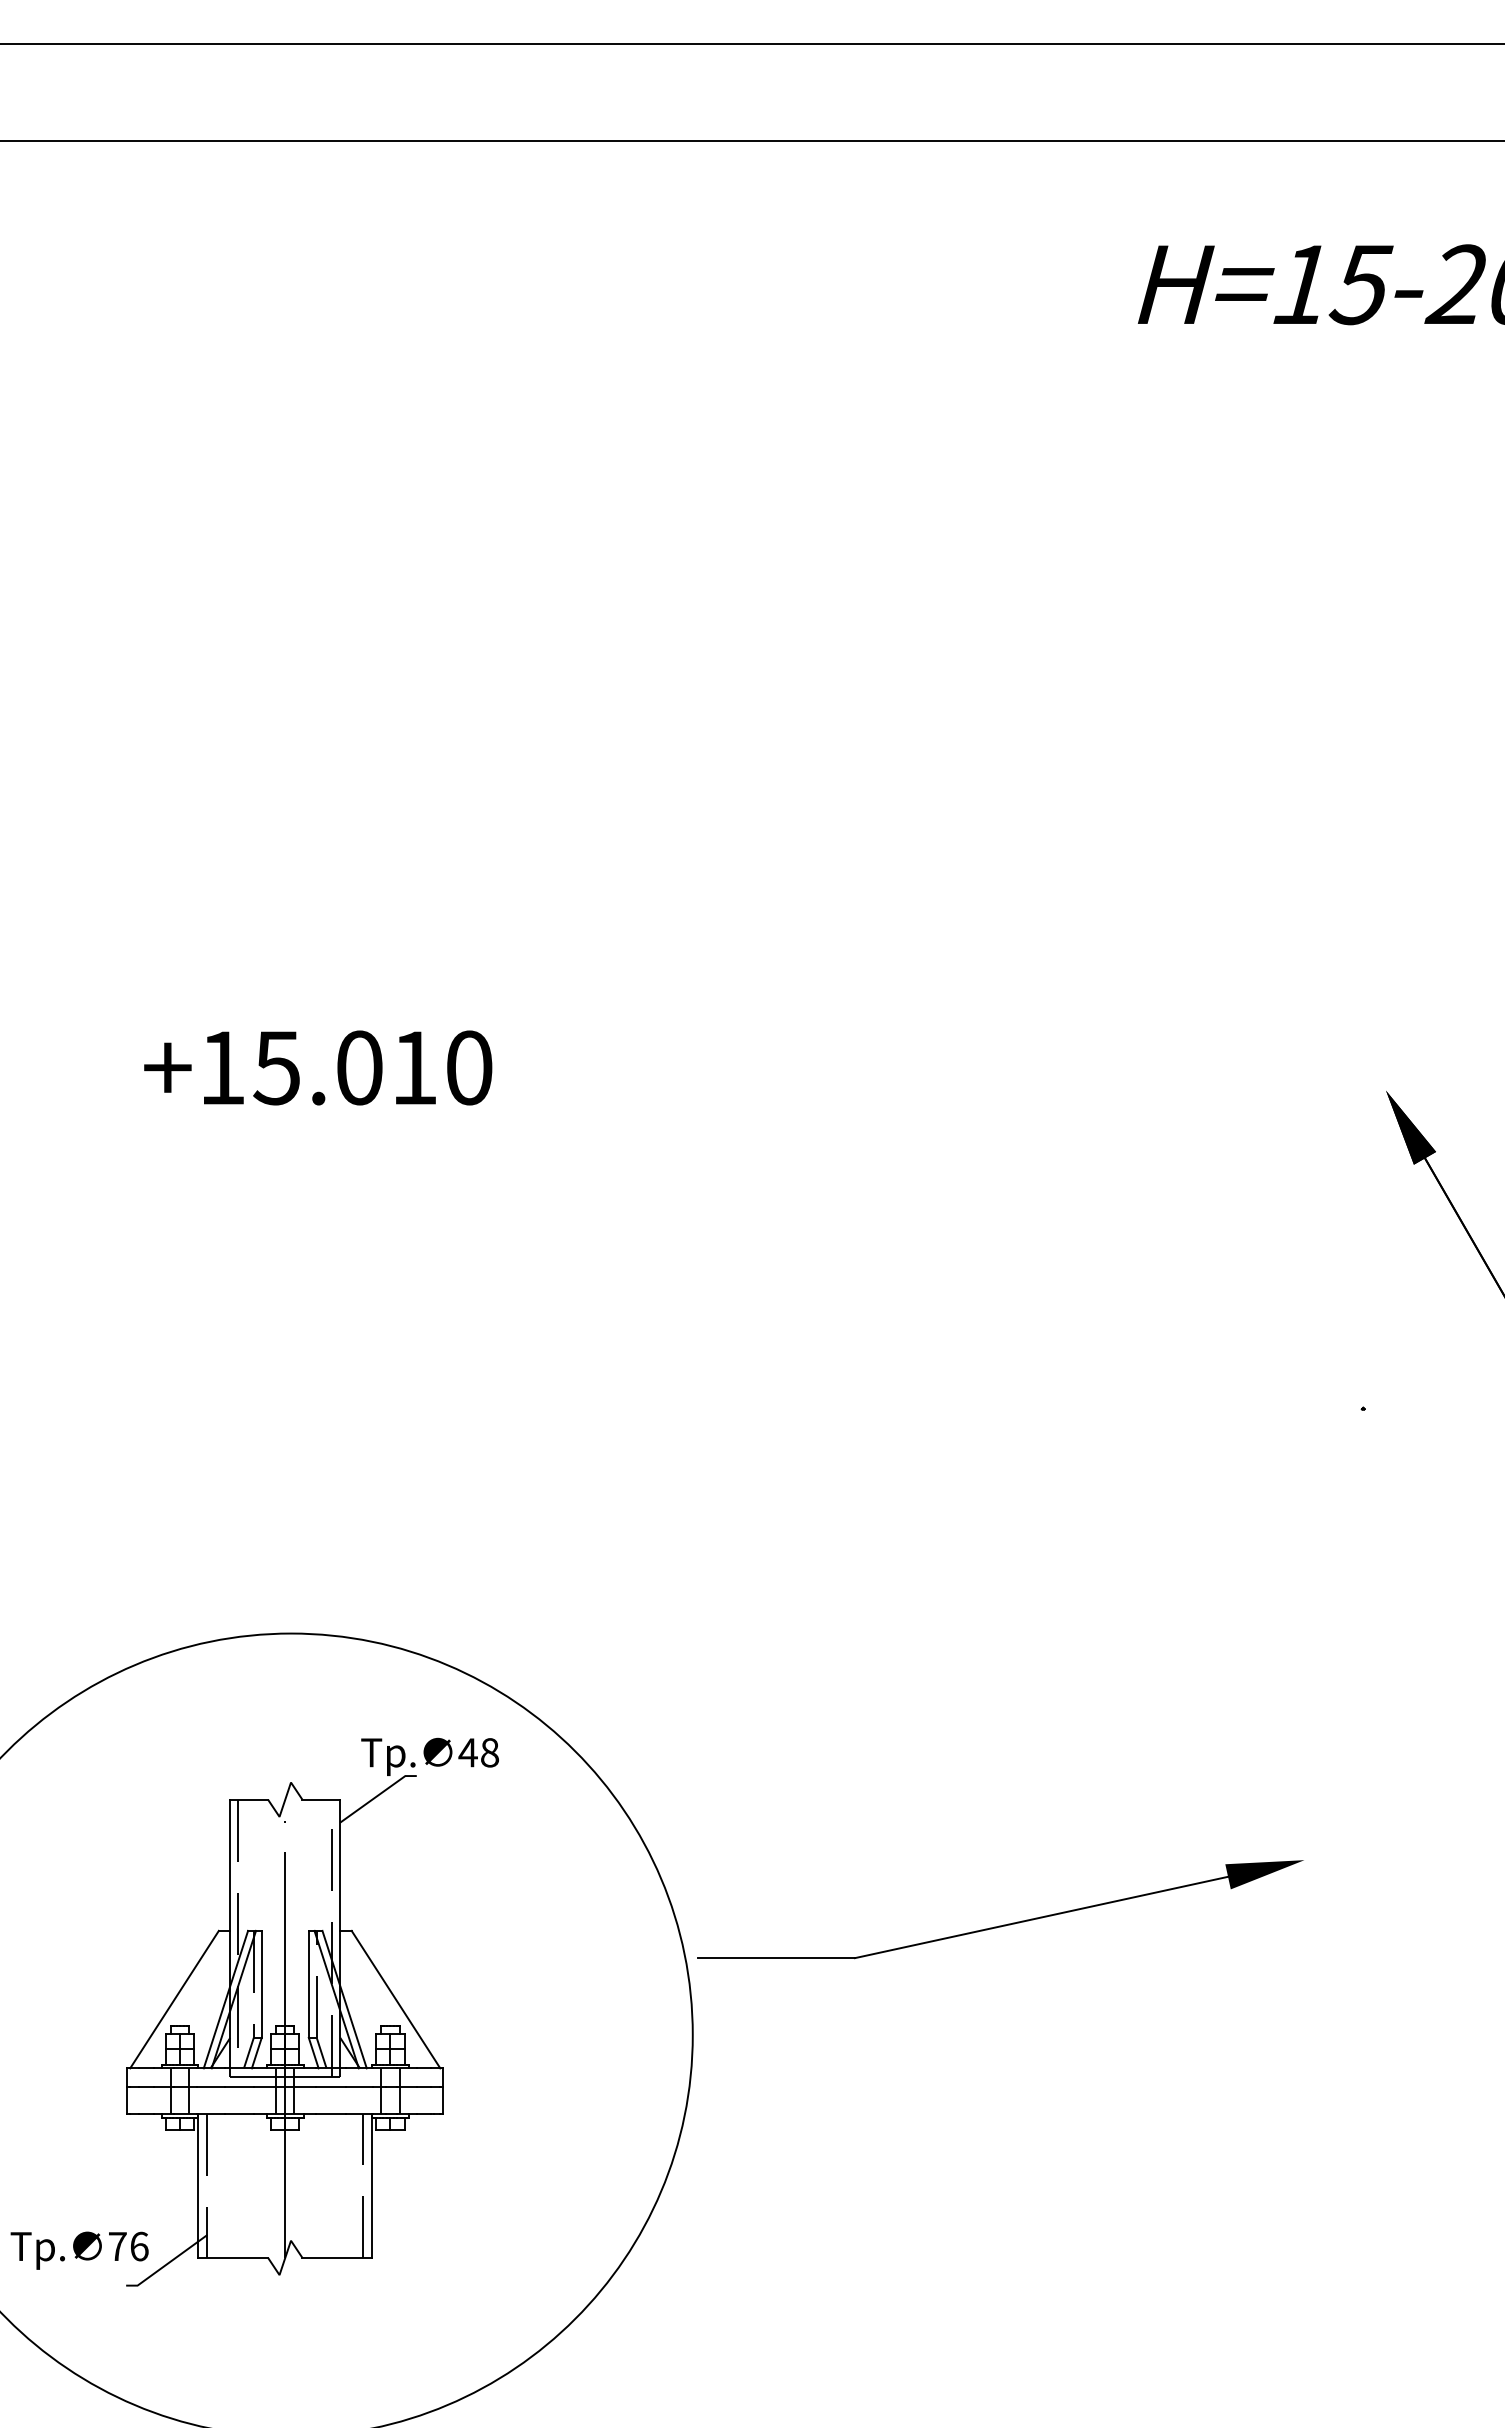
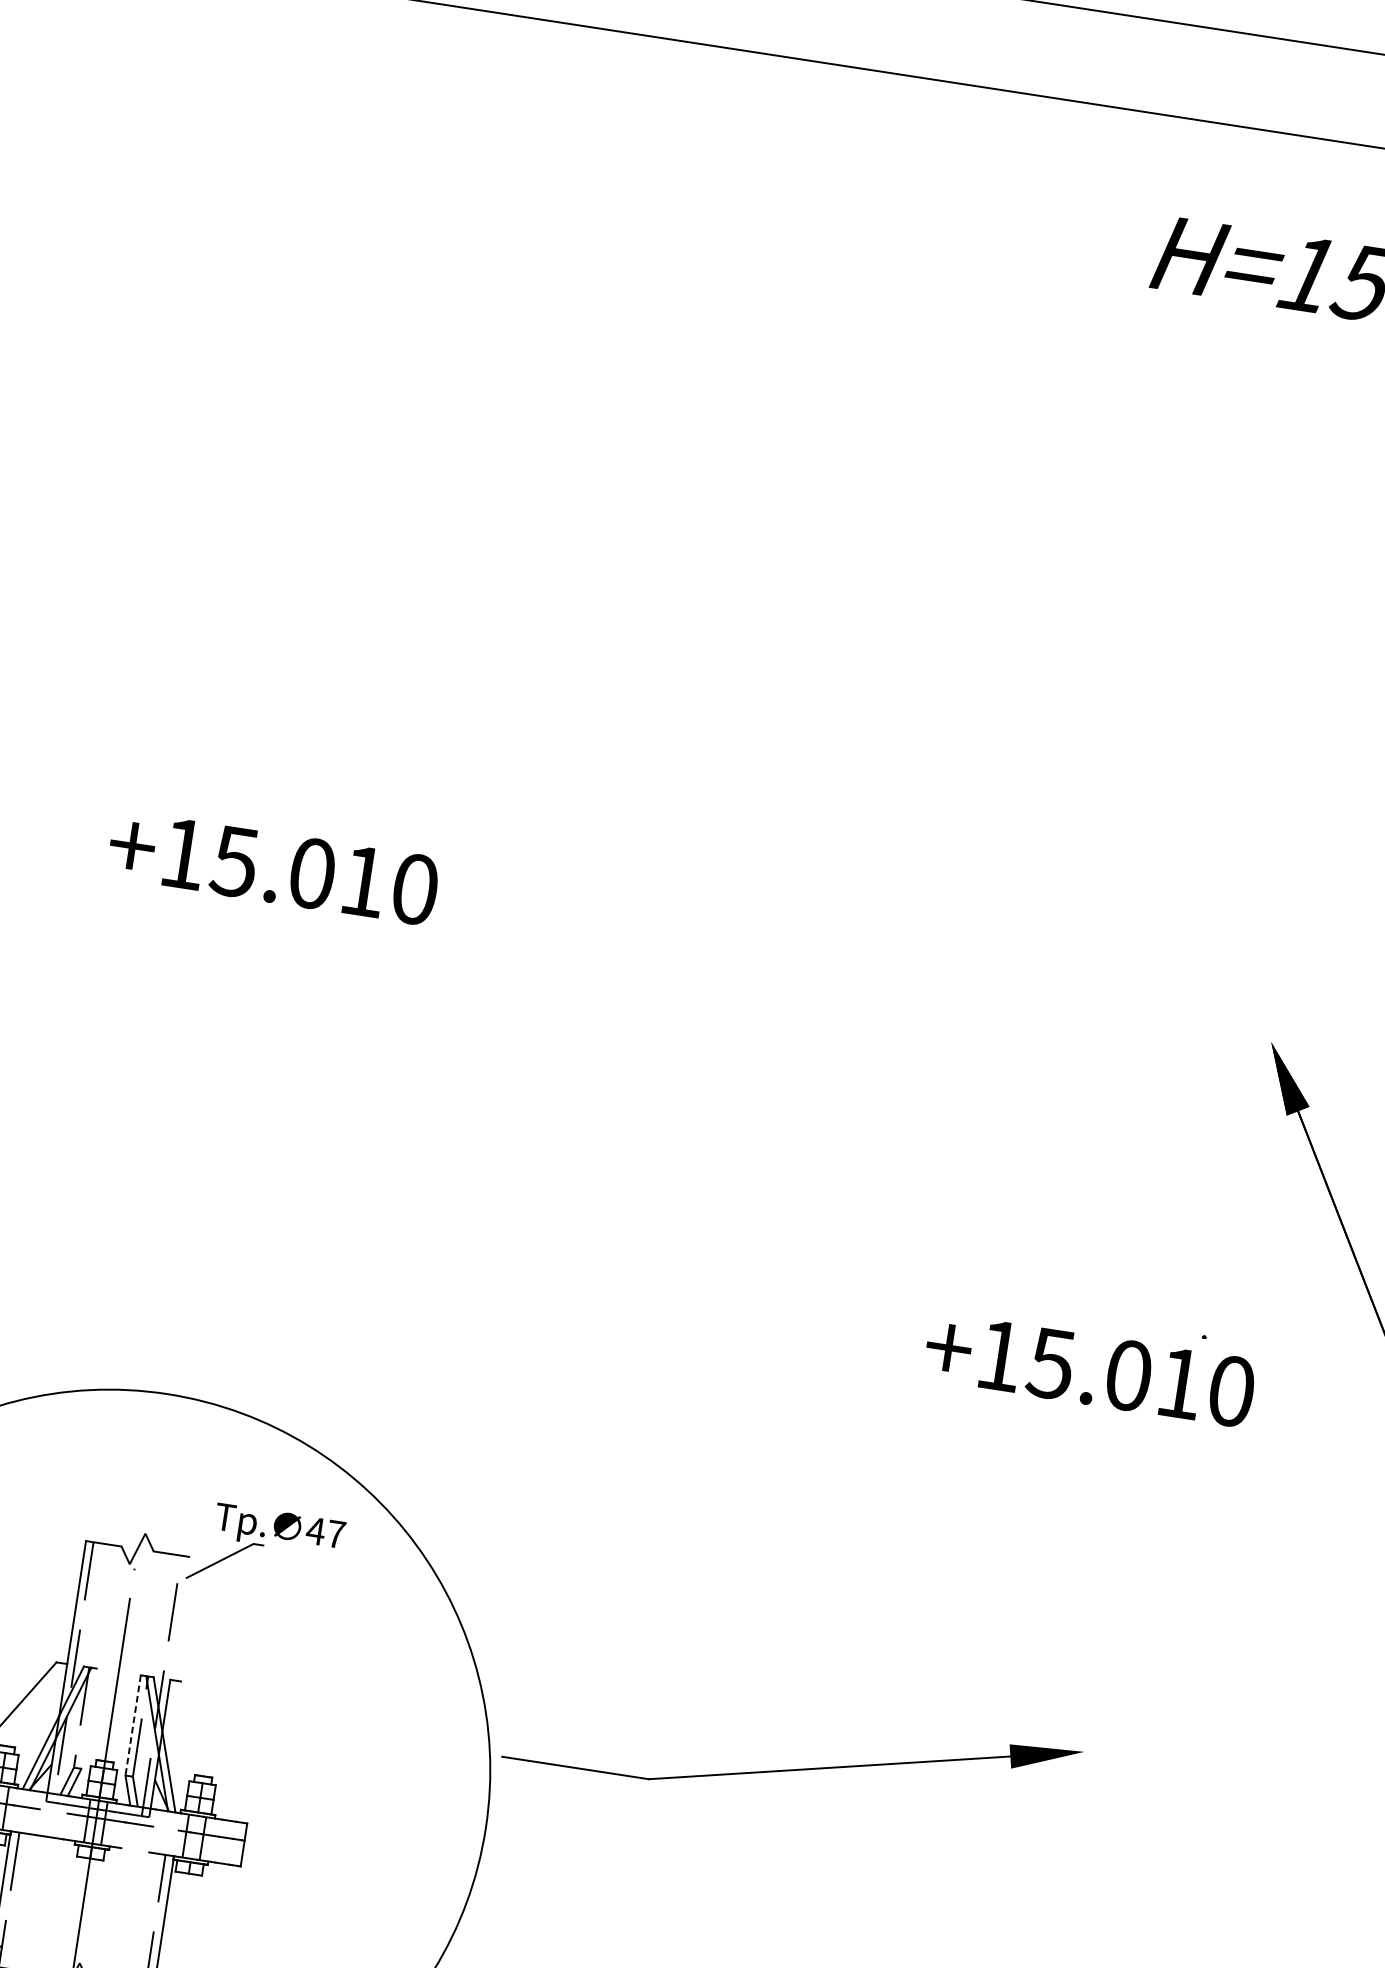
part: (1268, 1460) -> (1108, 1372), added
text: (490, 1752) -> (336, 1534), 48 -> 47
line: (340, 1864) -> (180, 1617), removed
line: (261, 1983) -> (88, 1717), removed
line: (308, 1984) -> (132, 1725), solid -> dashed
line: (395, 1999) -> (212, 1752), removed
line: (239, 2086) -> (53, 1811), removed
line: (359, 2086) -> (166, 1828), removed
line: (330, 2114) -> (134, 1850), removed

